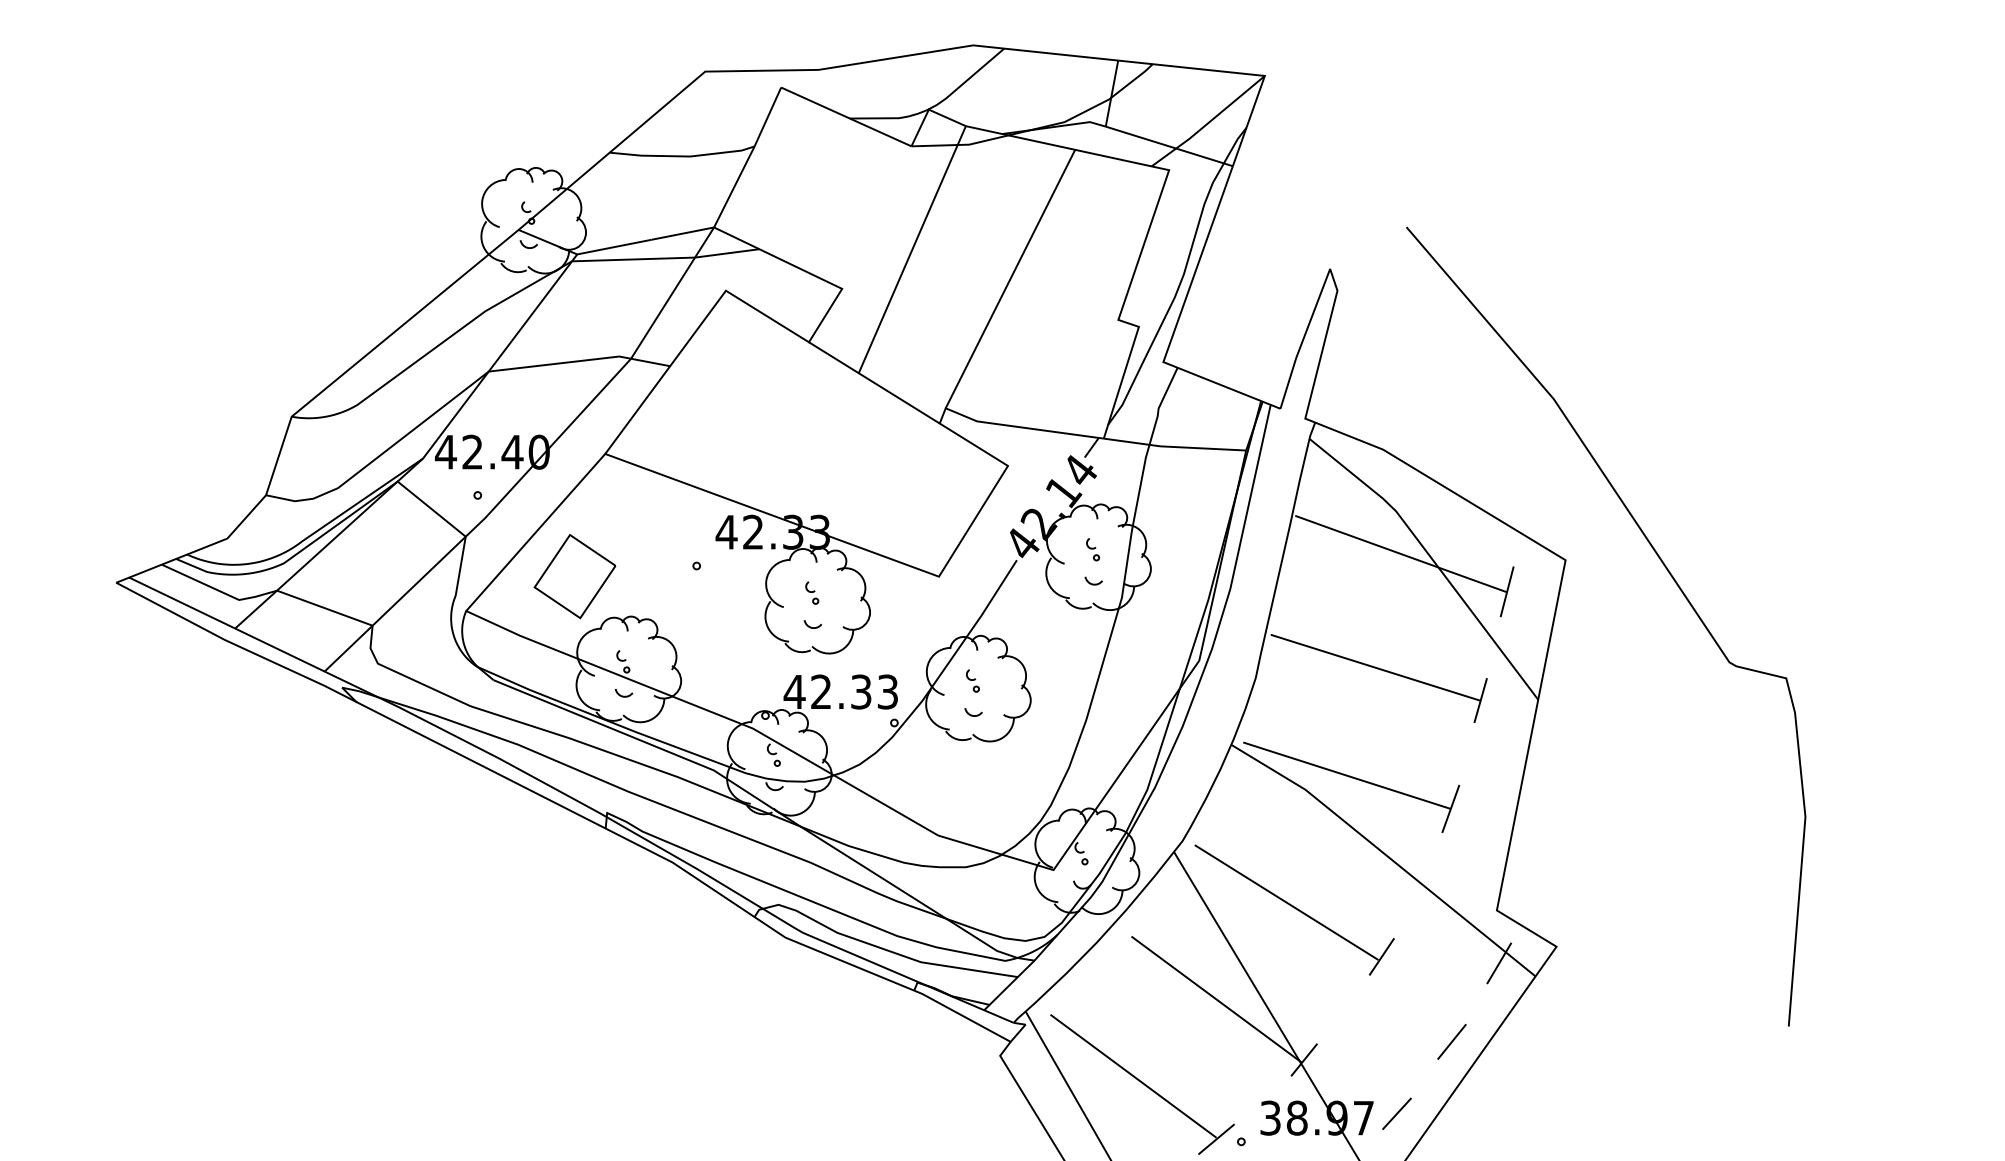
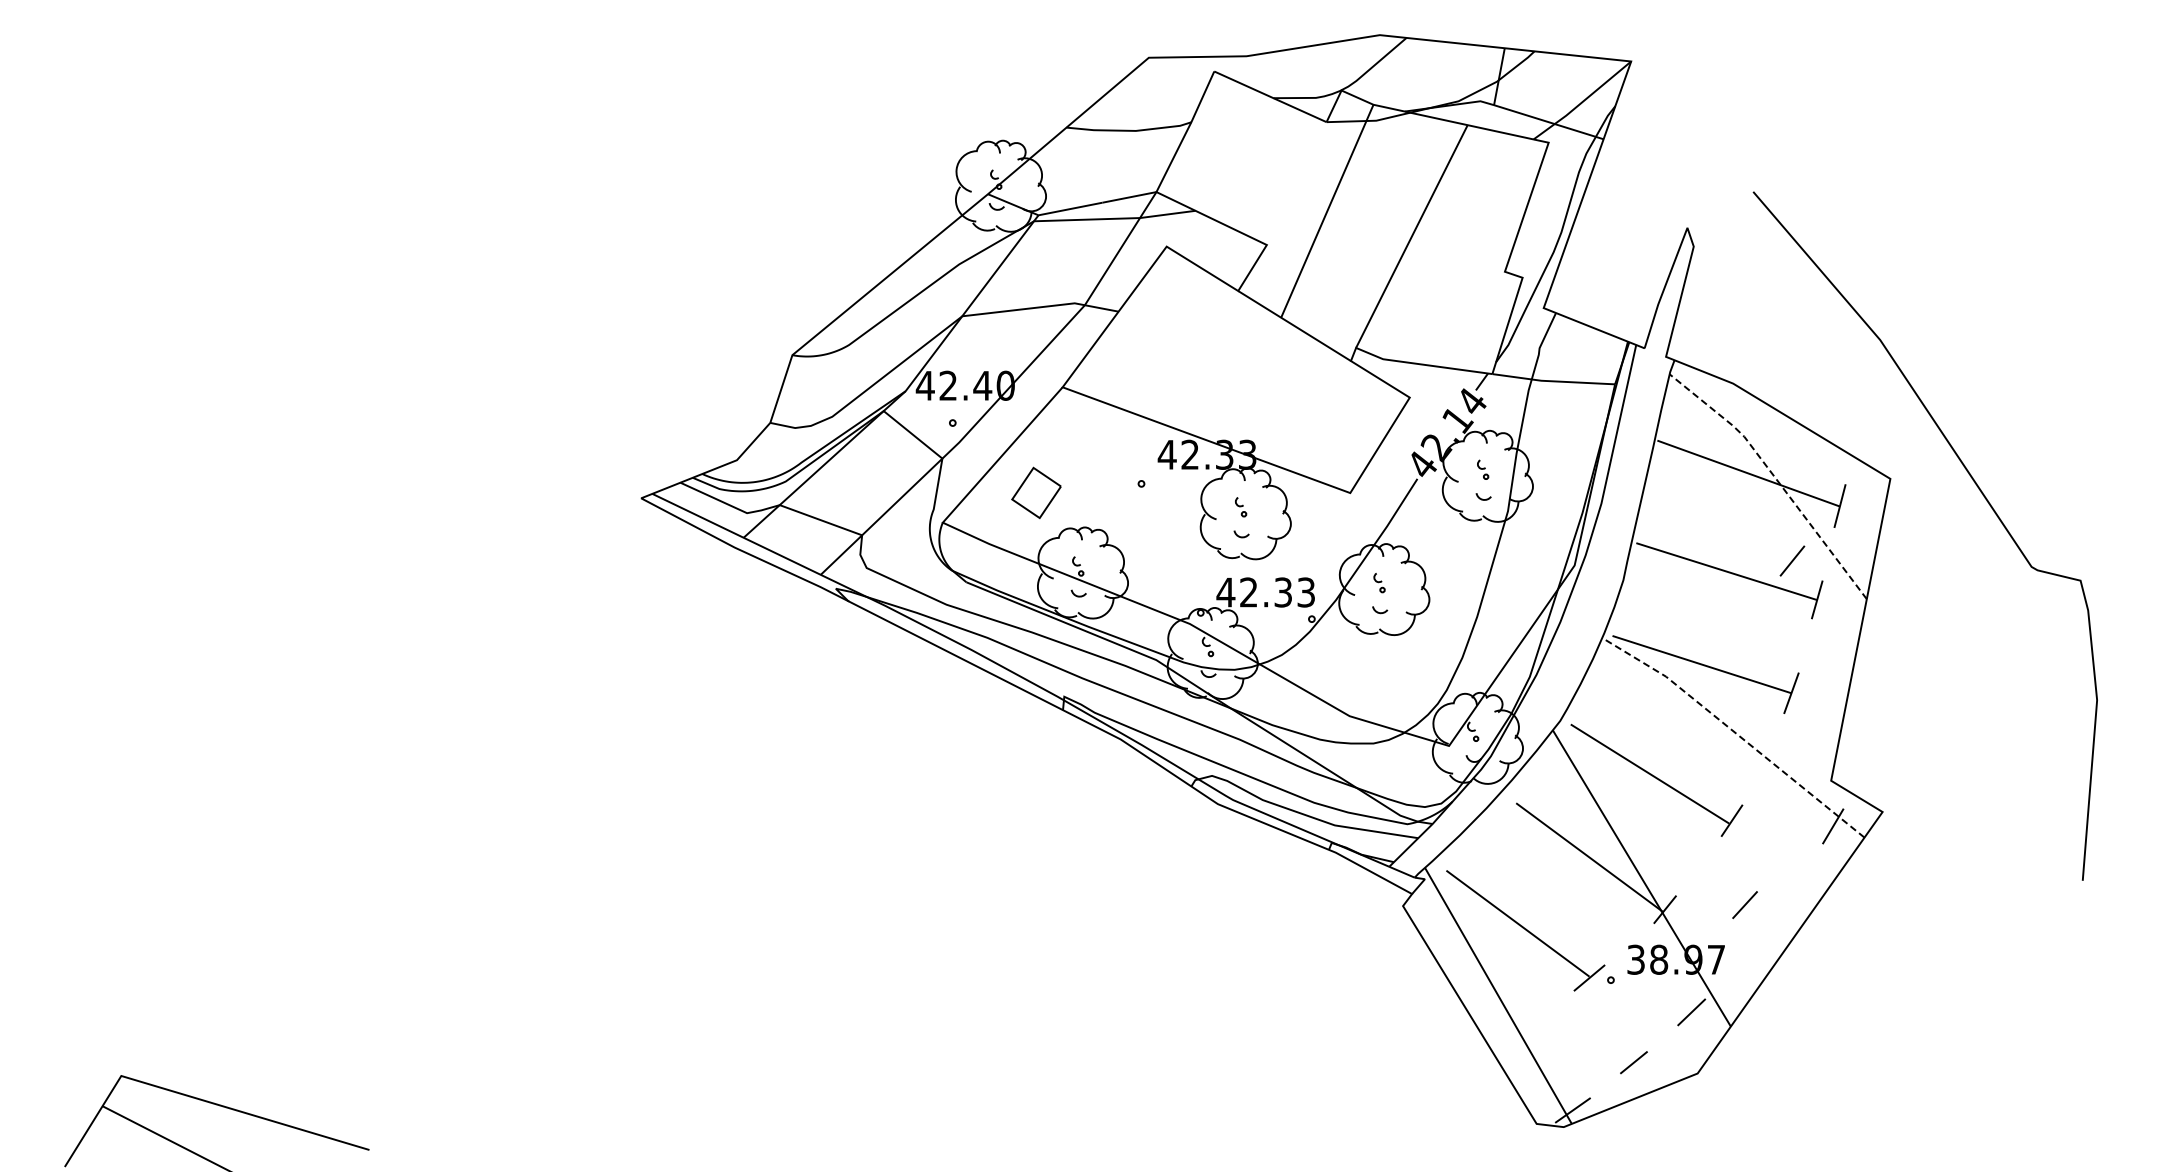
line: (1432, 559) -> (1775, 478), solid -> dashed
part: (574, 576) -> (1036, 492), size x0.7
line: (1385, 855) -> (1735, 733), solid -> dashed
line: (1452, 1041) -> (1792, 560), moved
line: (1396, 1114) -> (1744, 905), moved

